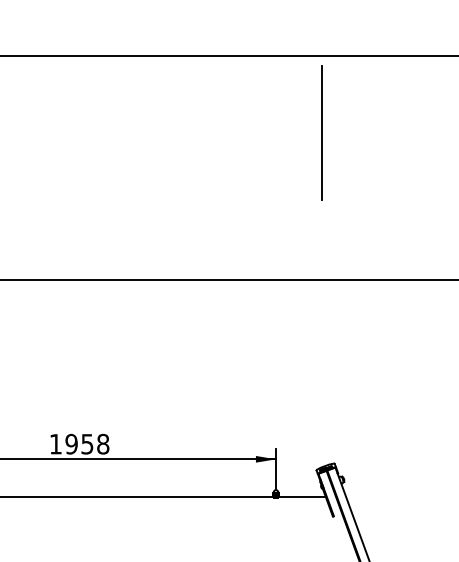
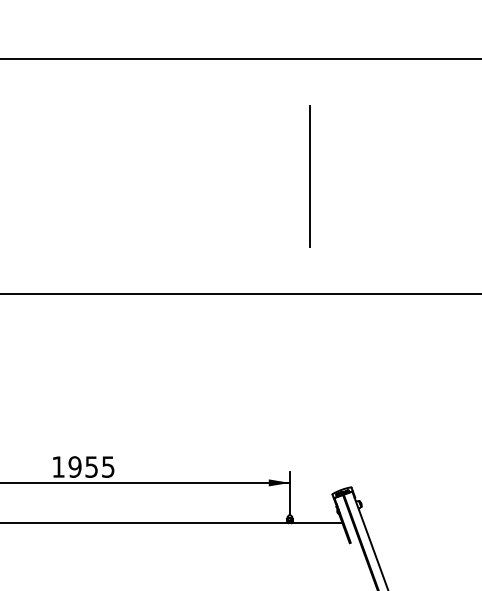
line: (321, 132) -> (309, 176), moved
text: (103, 443) -> (108, 466), 1958 -> 1955

